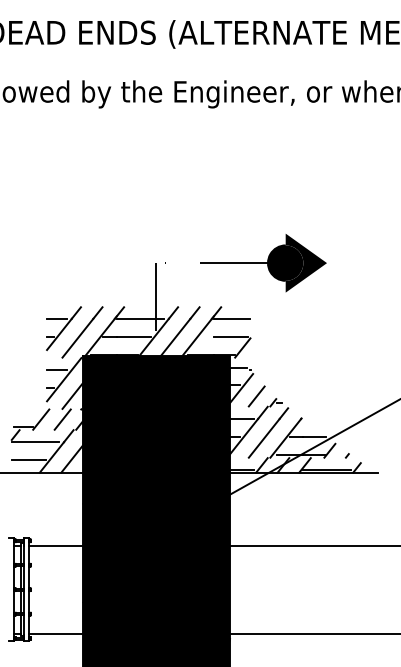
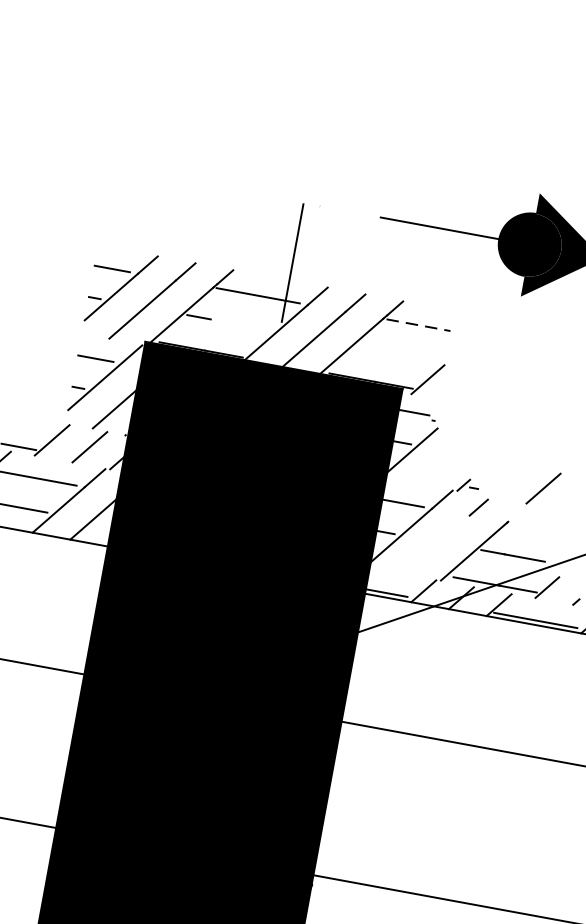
line: (232, 318) -> (419, 324), solid -> dashed
line: (133, 336) -> (240, 324), removed
line: (230, 336) -> (410, 355), removed
line: (256, 396) -> (543, 488), moved
line: (263, 437) -> (435, 542), removed

